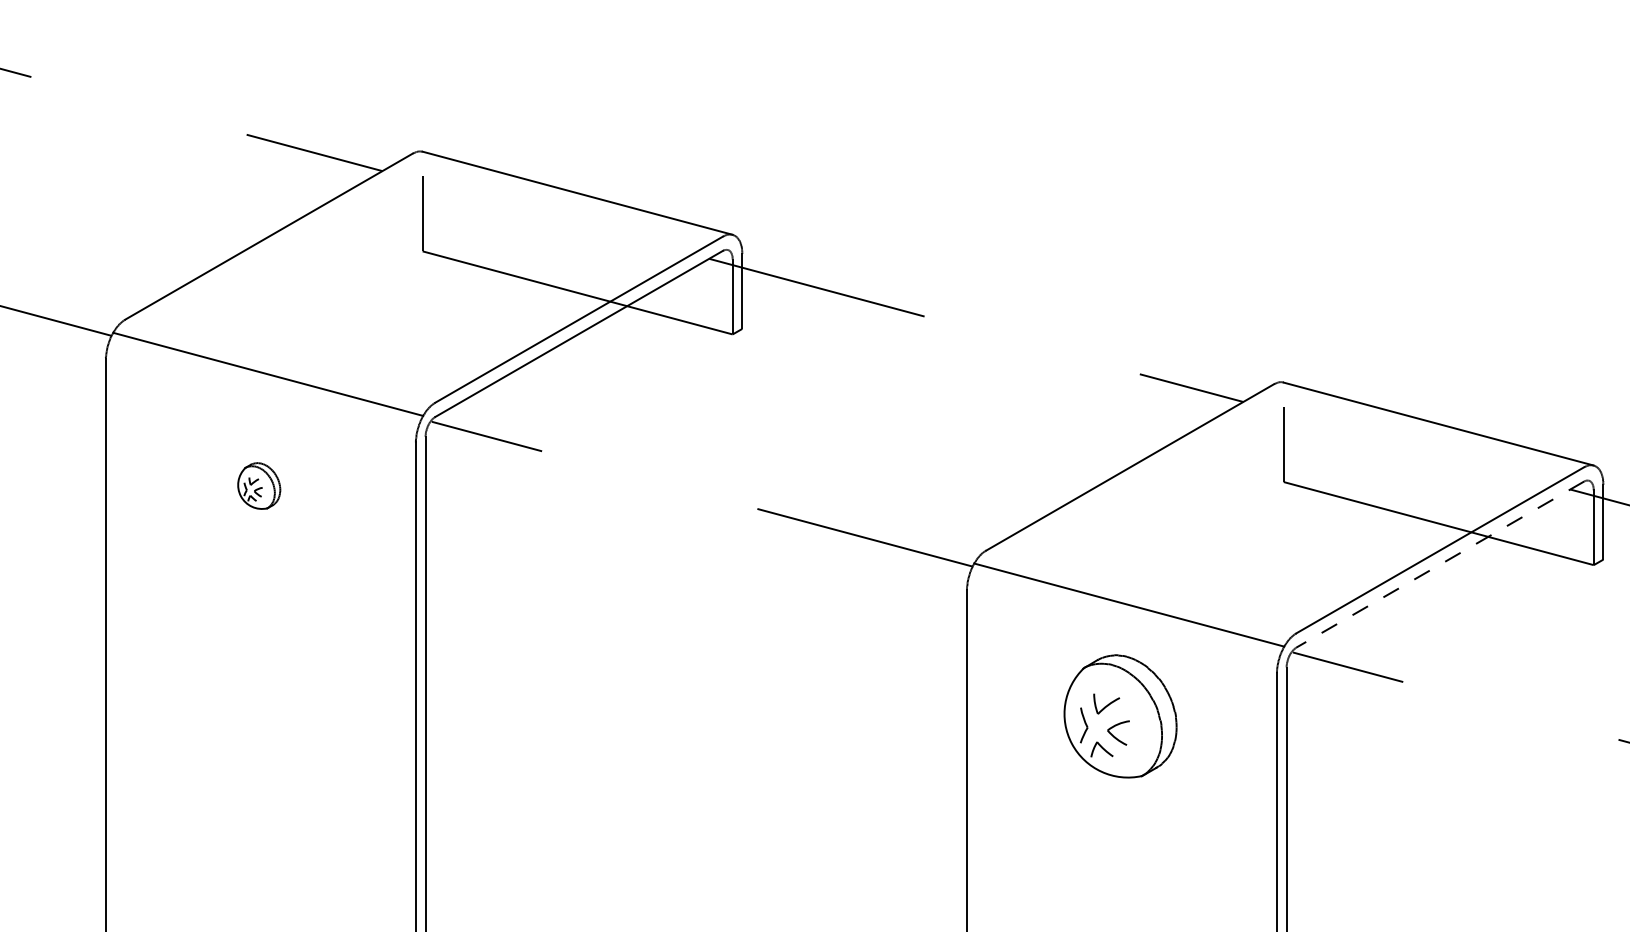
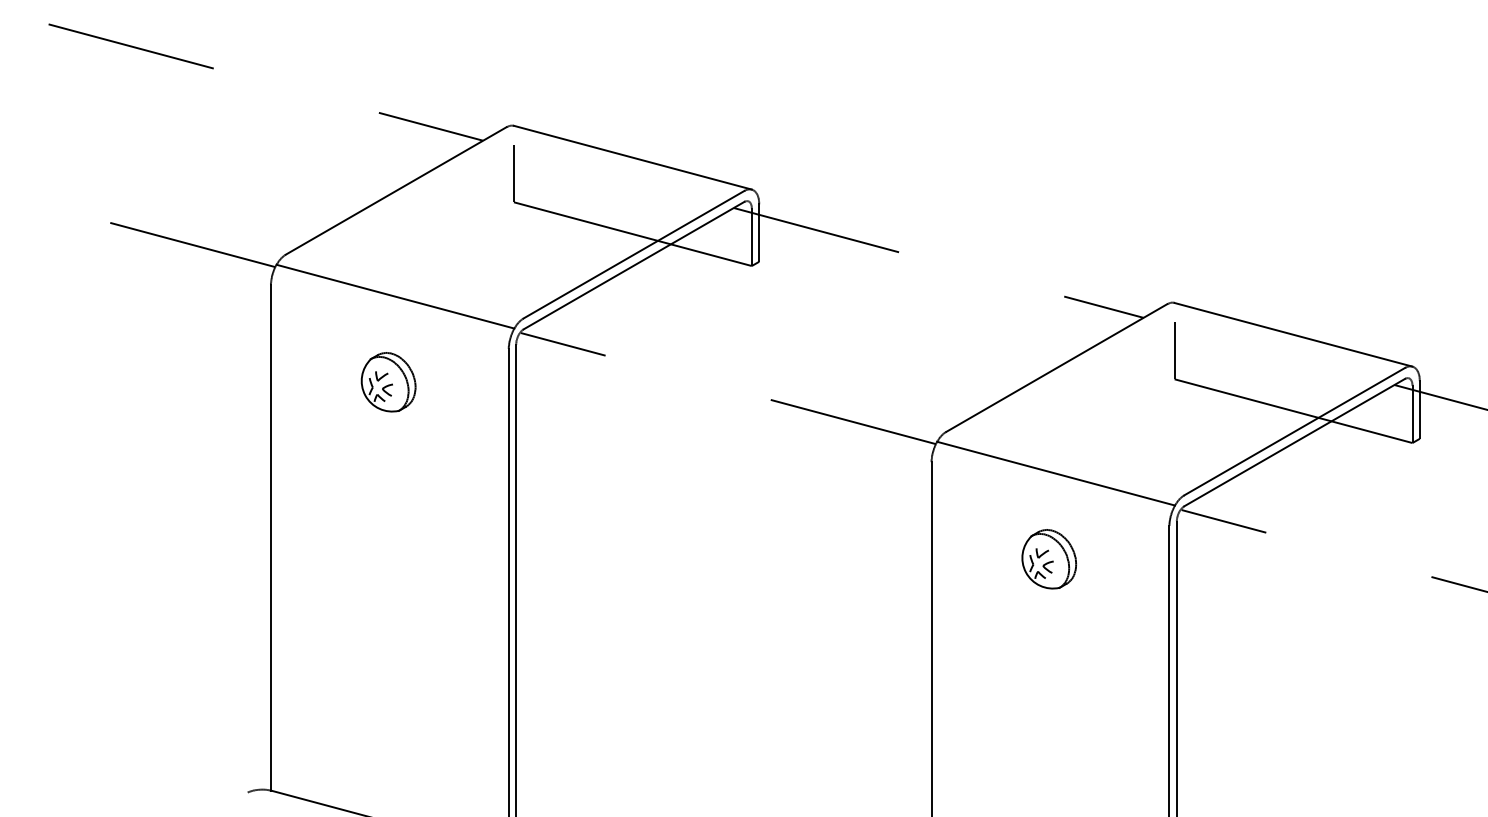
part: (259, 486) -> (388, 382), size x1.67
line: (1440, 564) -> (1294, 442), dashed -> solid
part: (1119, 716) -> (1048, 559), size x0.62

